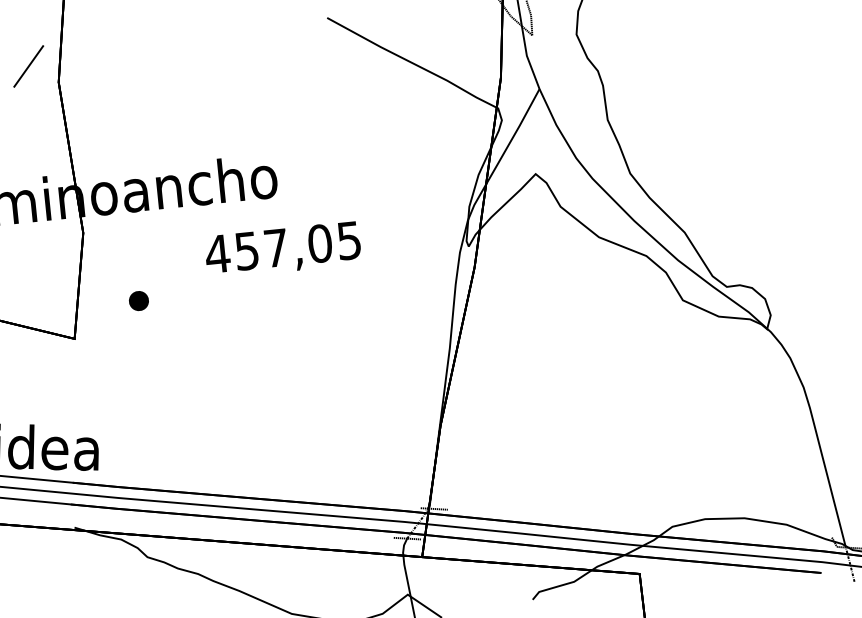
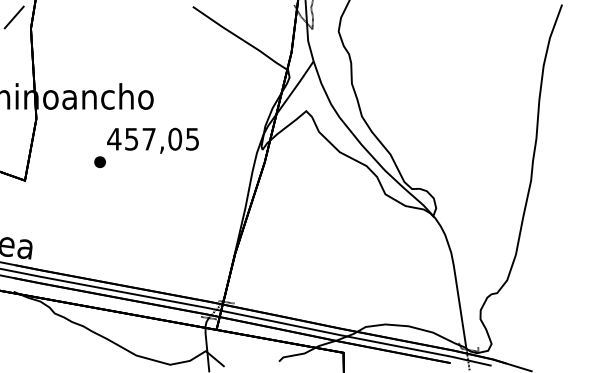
part: (137, 299) -> (99, 161), moved

